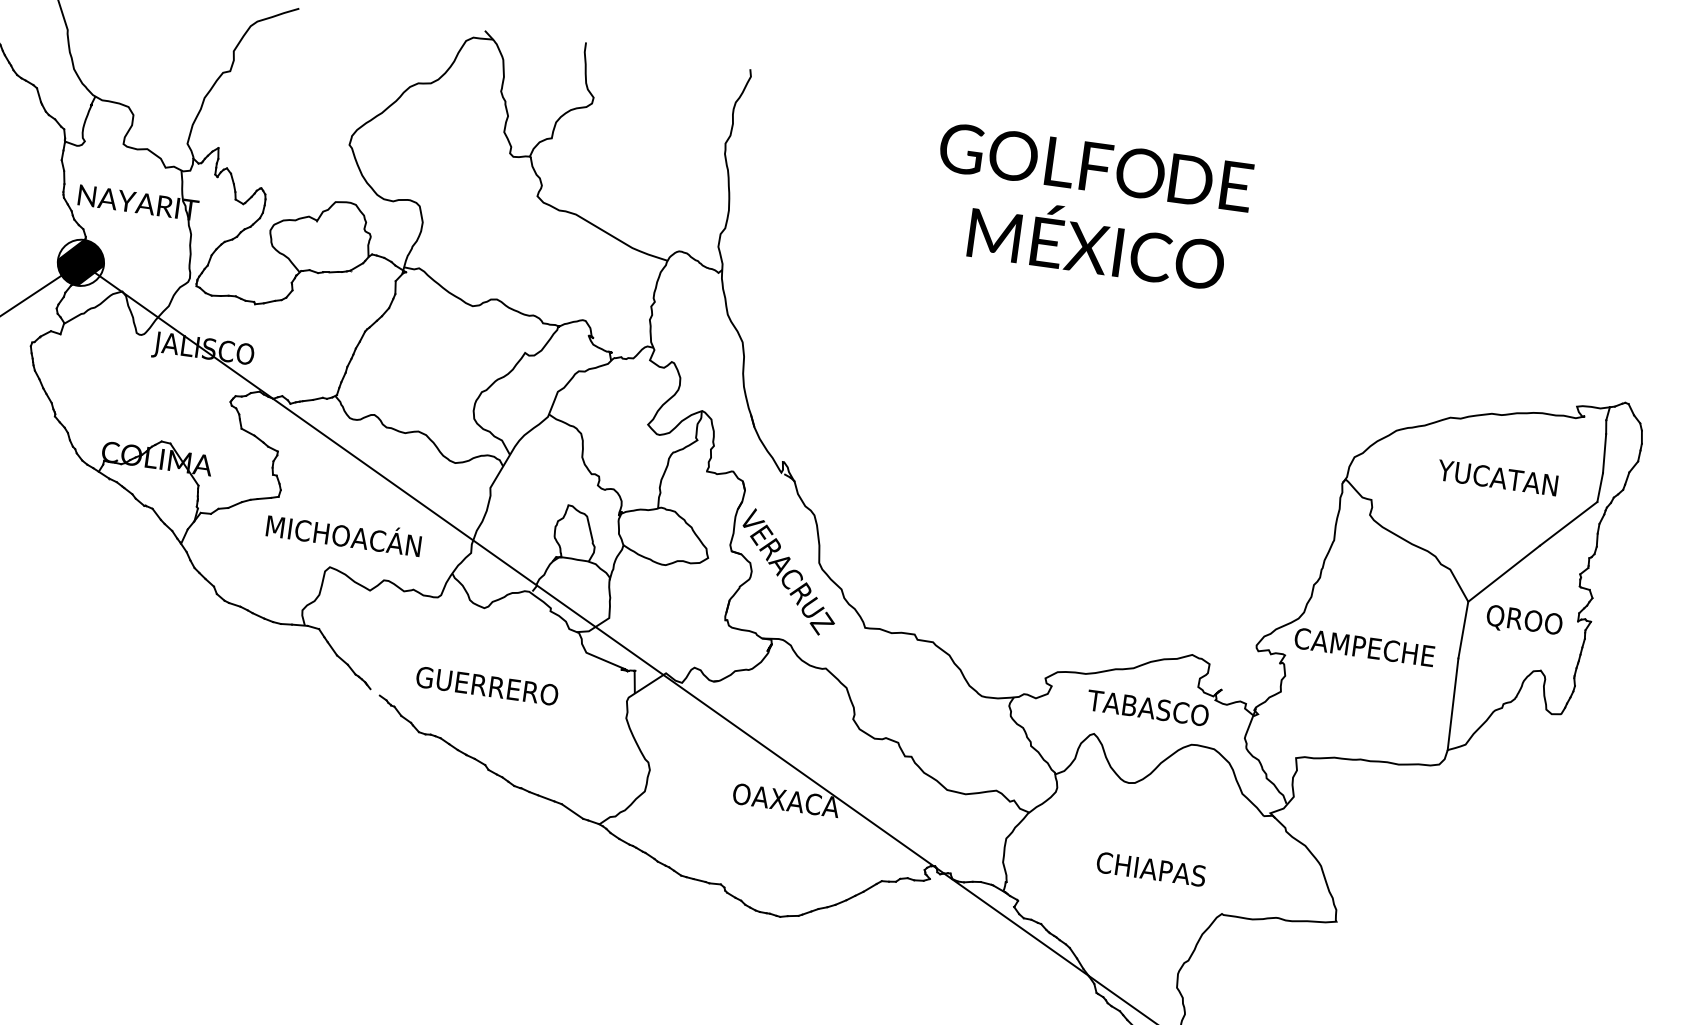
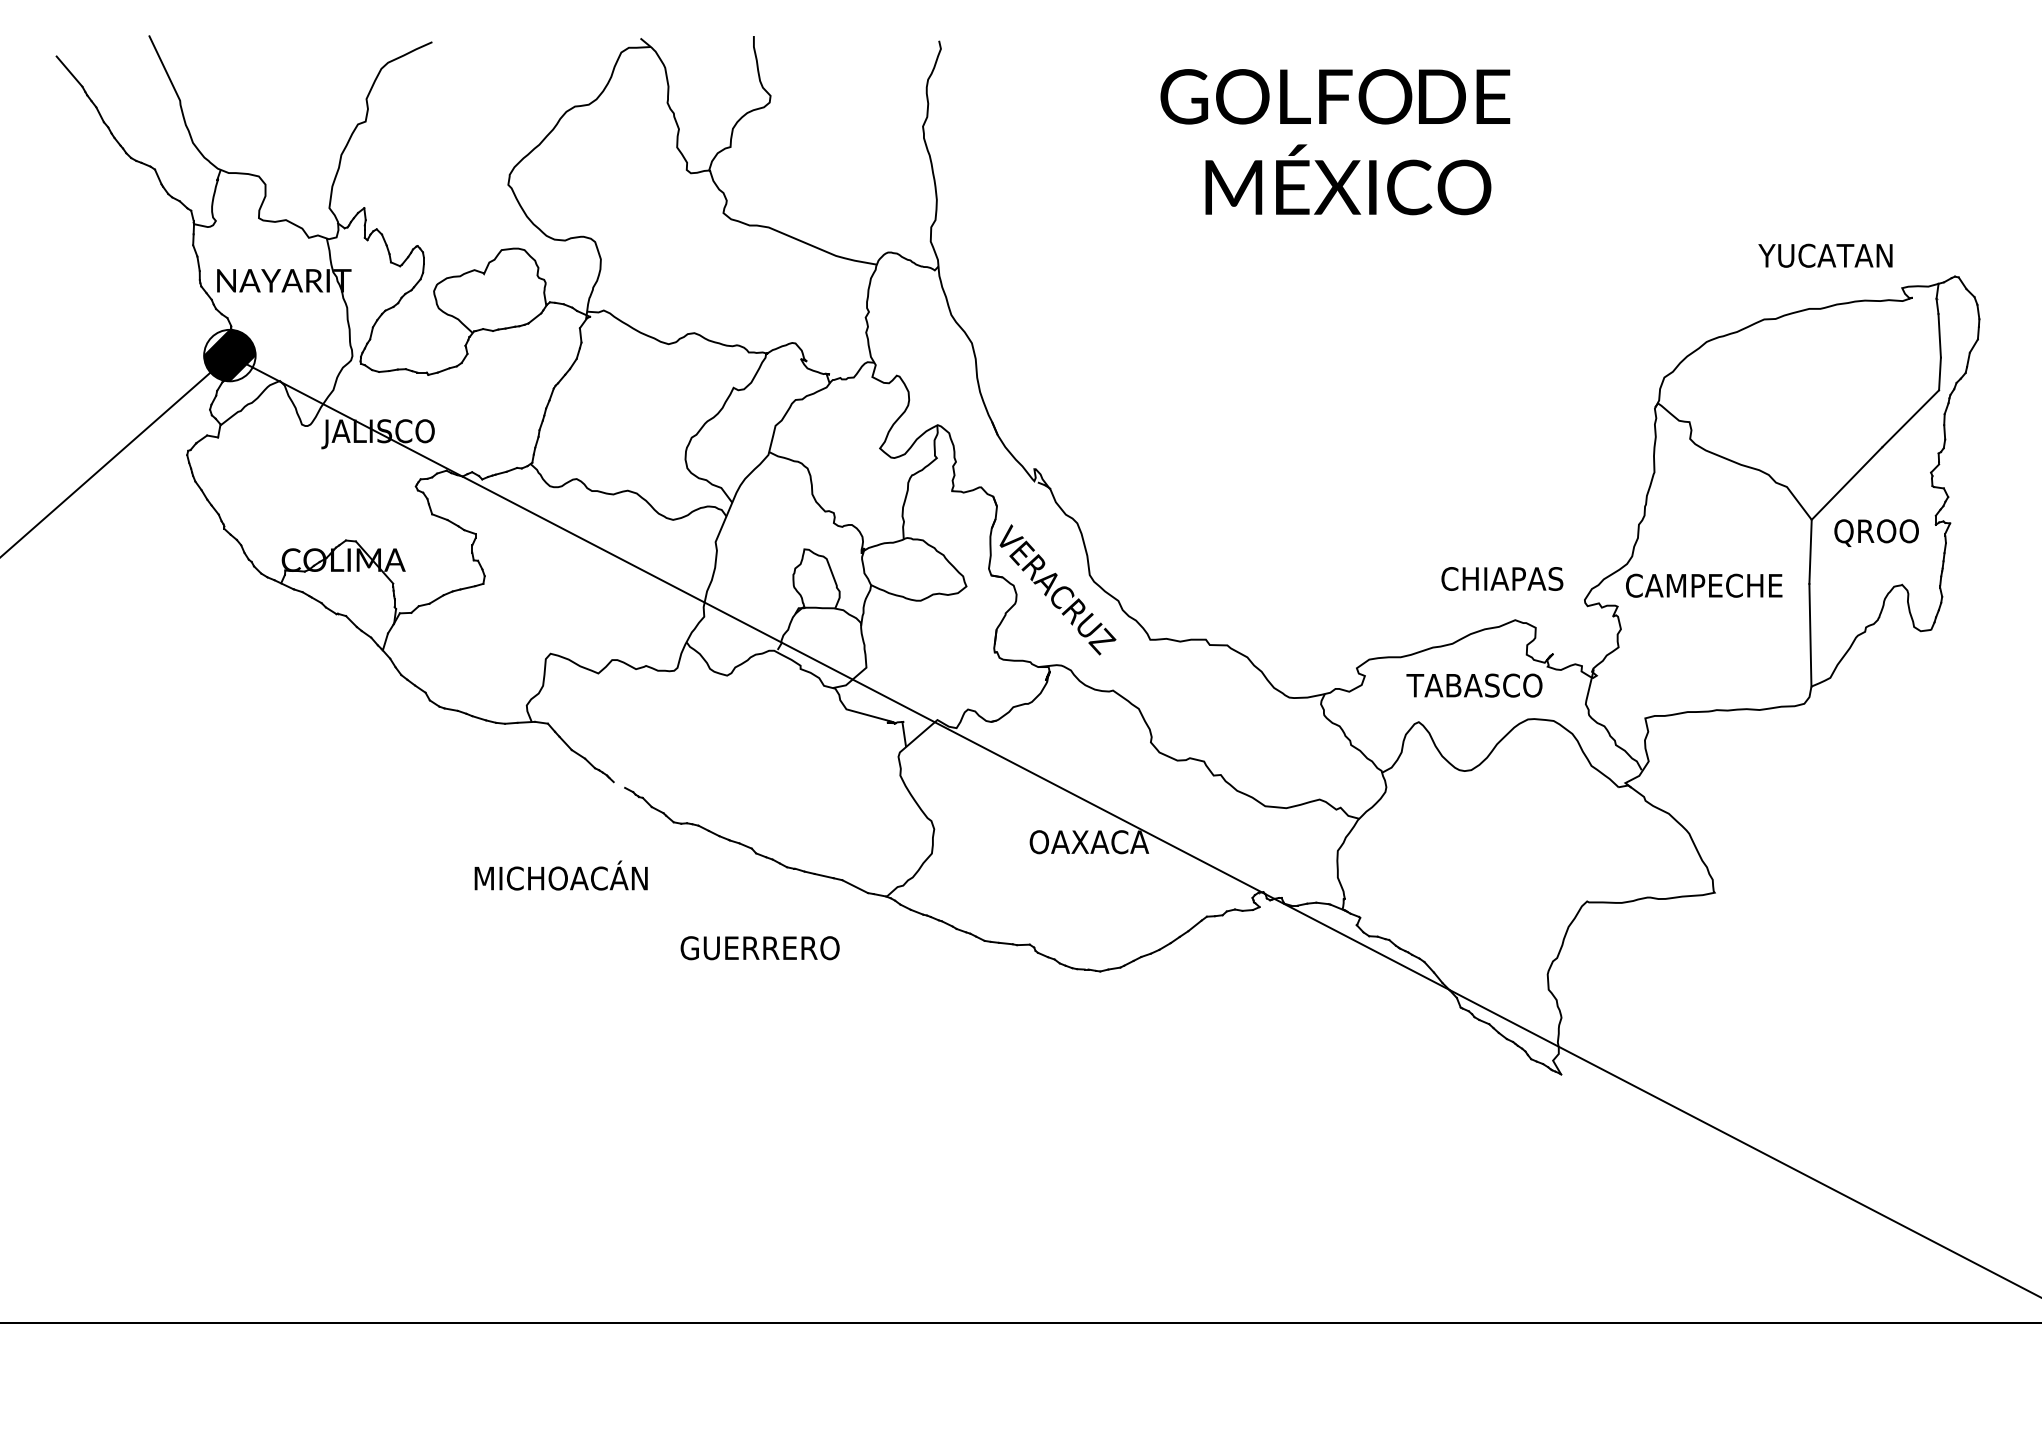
text: (1497, 477) -> (1825, 255), moved
text: (343, 533) -> (560, 875), moved
text: (486, 686) -> (759, 948), moved
text: (1151, 868) -> (1502, 578), moved

